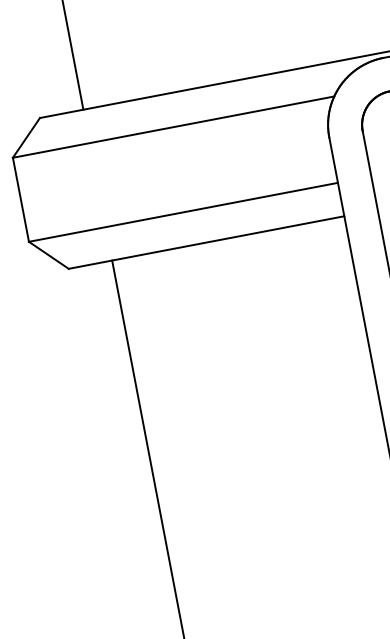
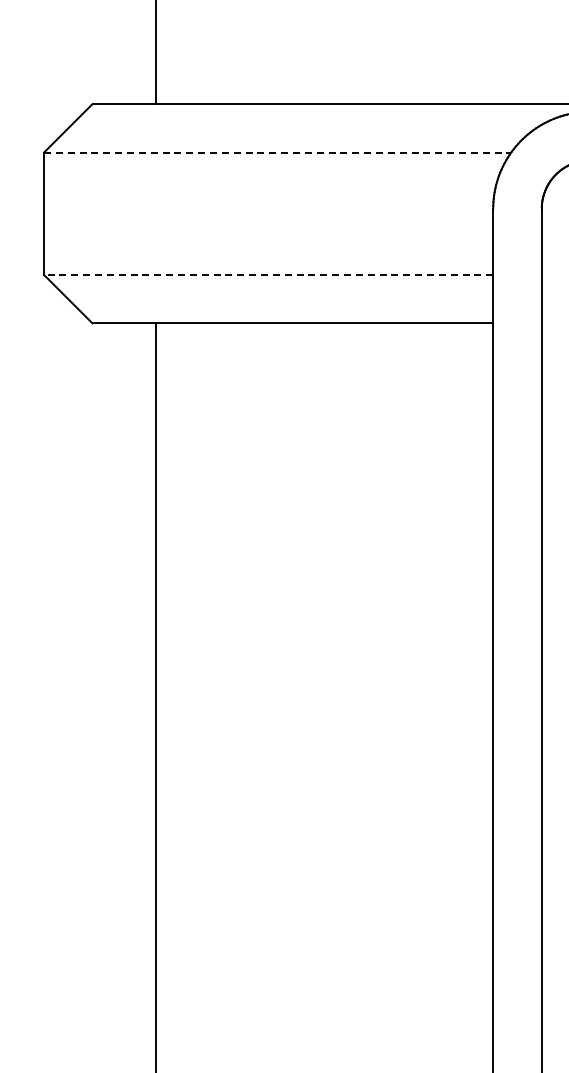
line: (173, 127) -> (277, 152), solid -> dashed
line: (183, 212) -> (268, 274), solid -> dashed

